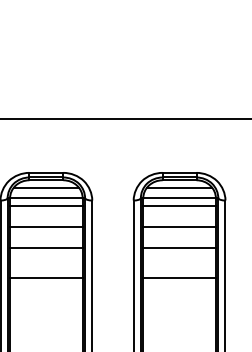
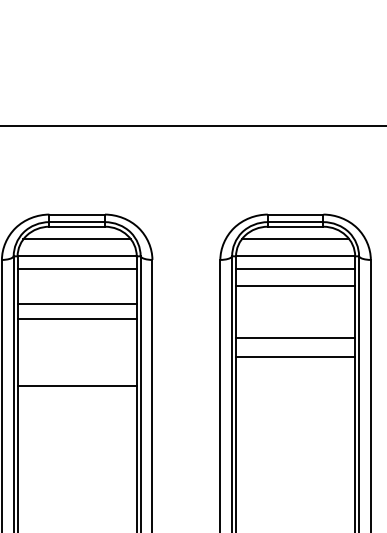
line: (179, 227) -> (295, 286), moved
line: (46, 248) -> (77, 318), moved
line: (179, 277) -> (295, 356), moved

